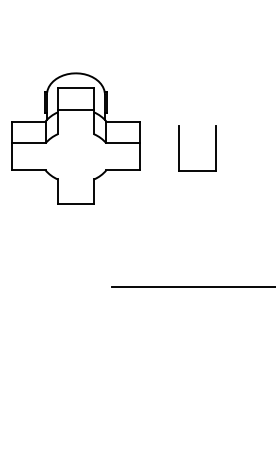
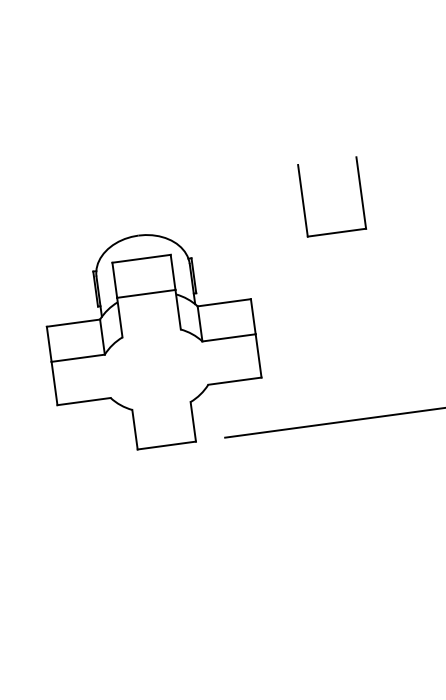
part: (75, 138) -> (151, 340), moved

